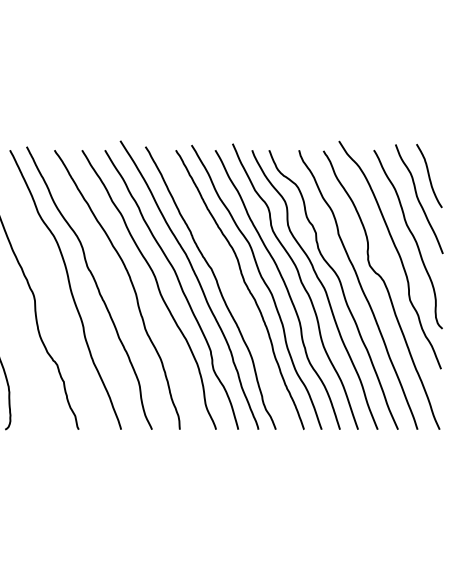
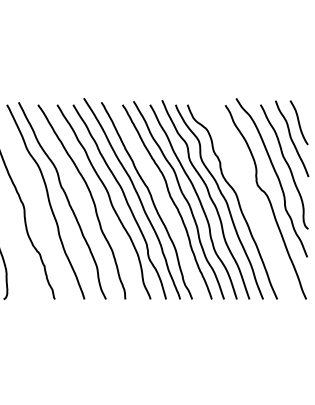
curve: (359, 287) -> (250, 200), removed

